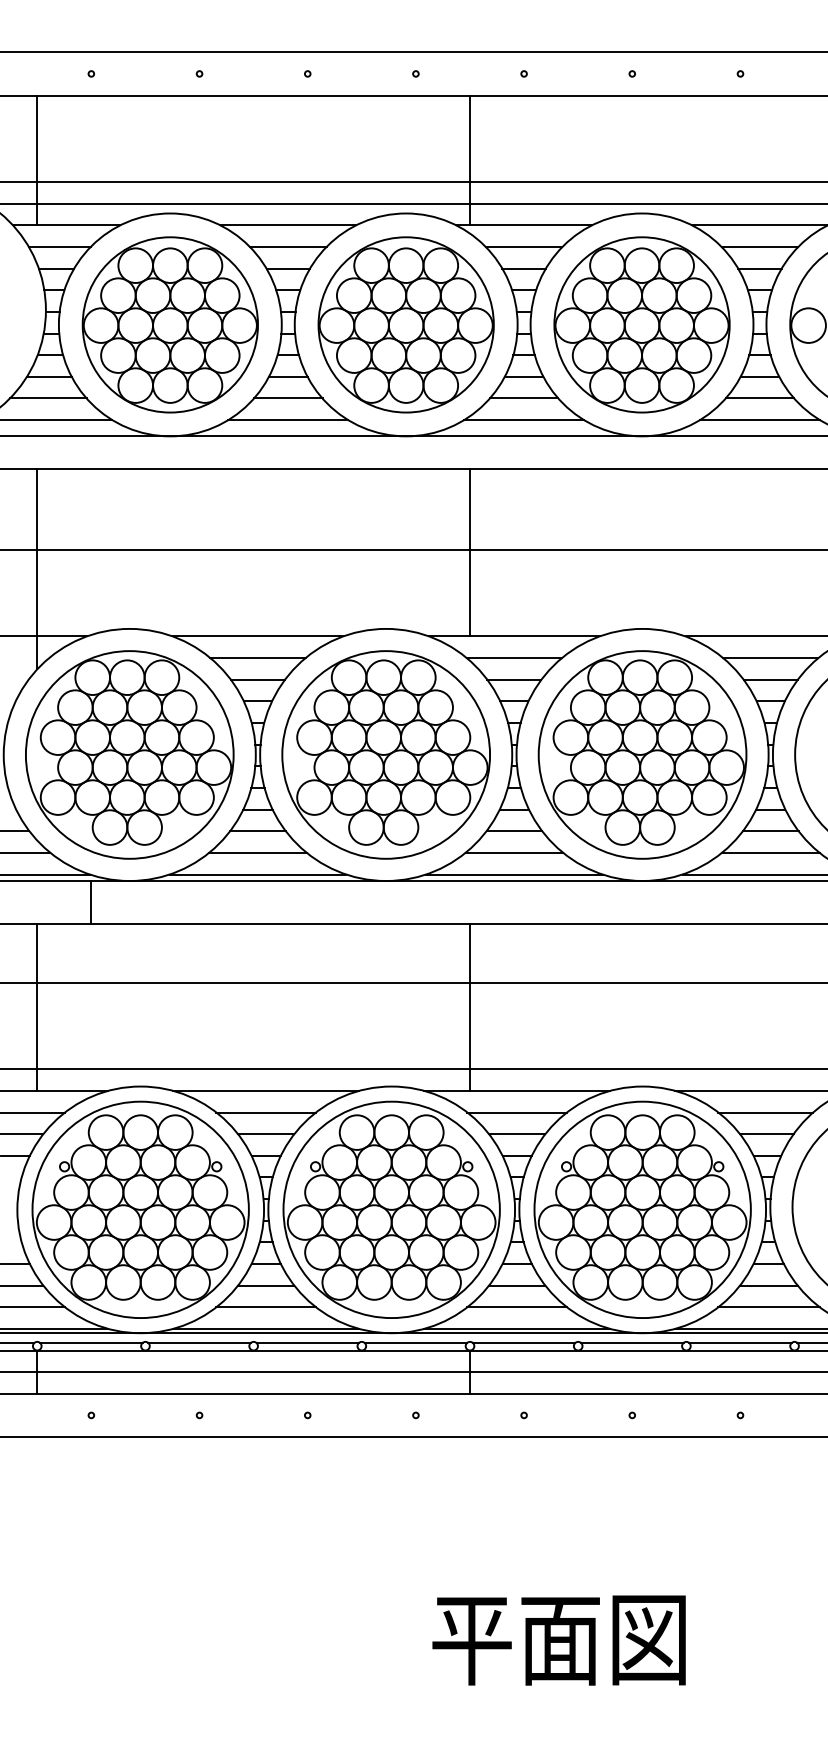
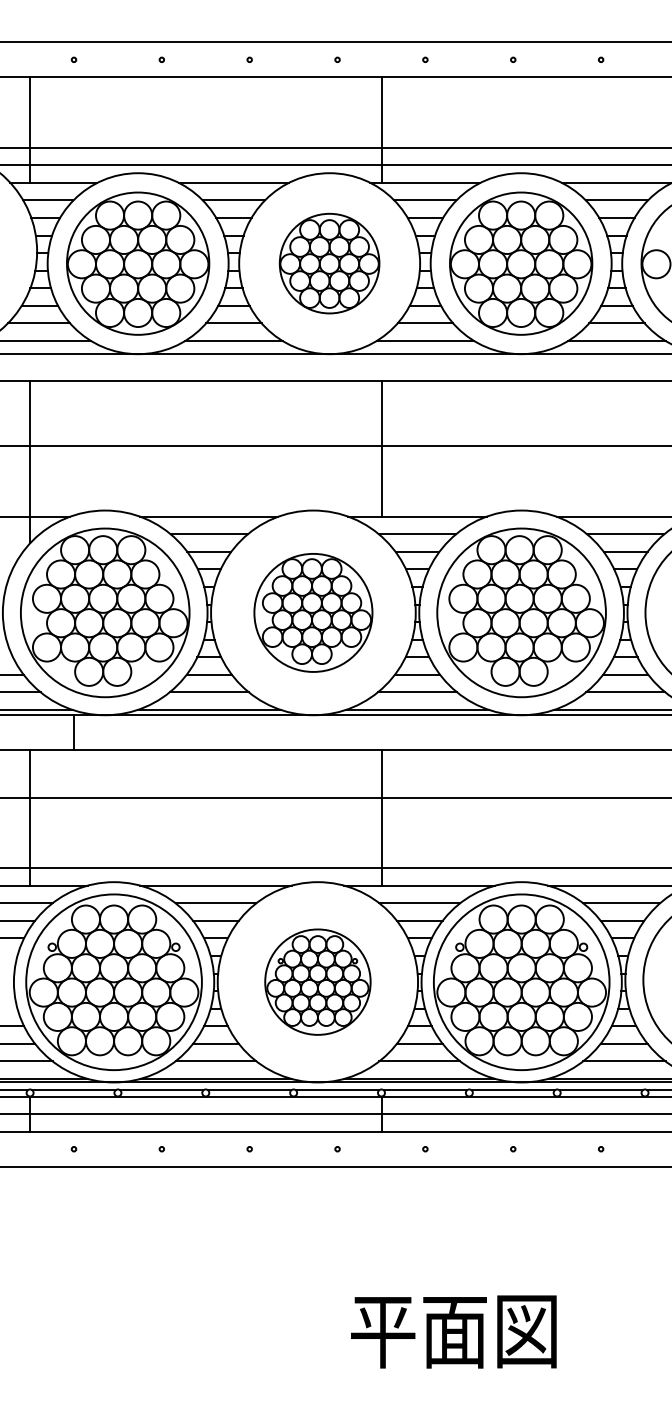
part: (405, 324) -> (329, 263), size x0.7
part: (386, 754) -> (313, 612), size x0.7
part: (391, 1208) -> (317, 981), size x0.6

